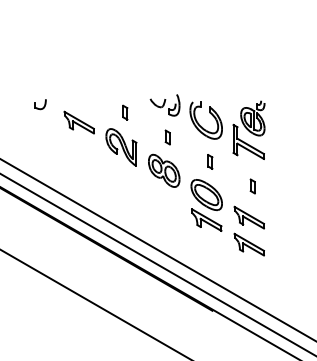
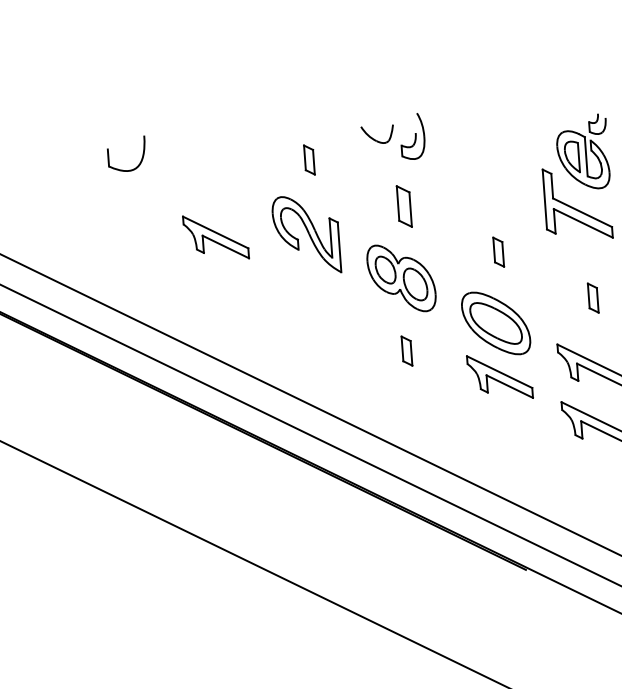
part: (40, 104) -> (127, 155), size x1.6
part: (78, 122) -> (214, 237), moved
part: (199, 123) -> (469, 171), removed
part: (167, 137) -> (403, 206), size x1.4
part: (164, 204) -> (407, 350), added

